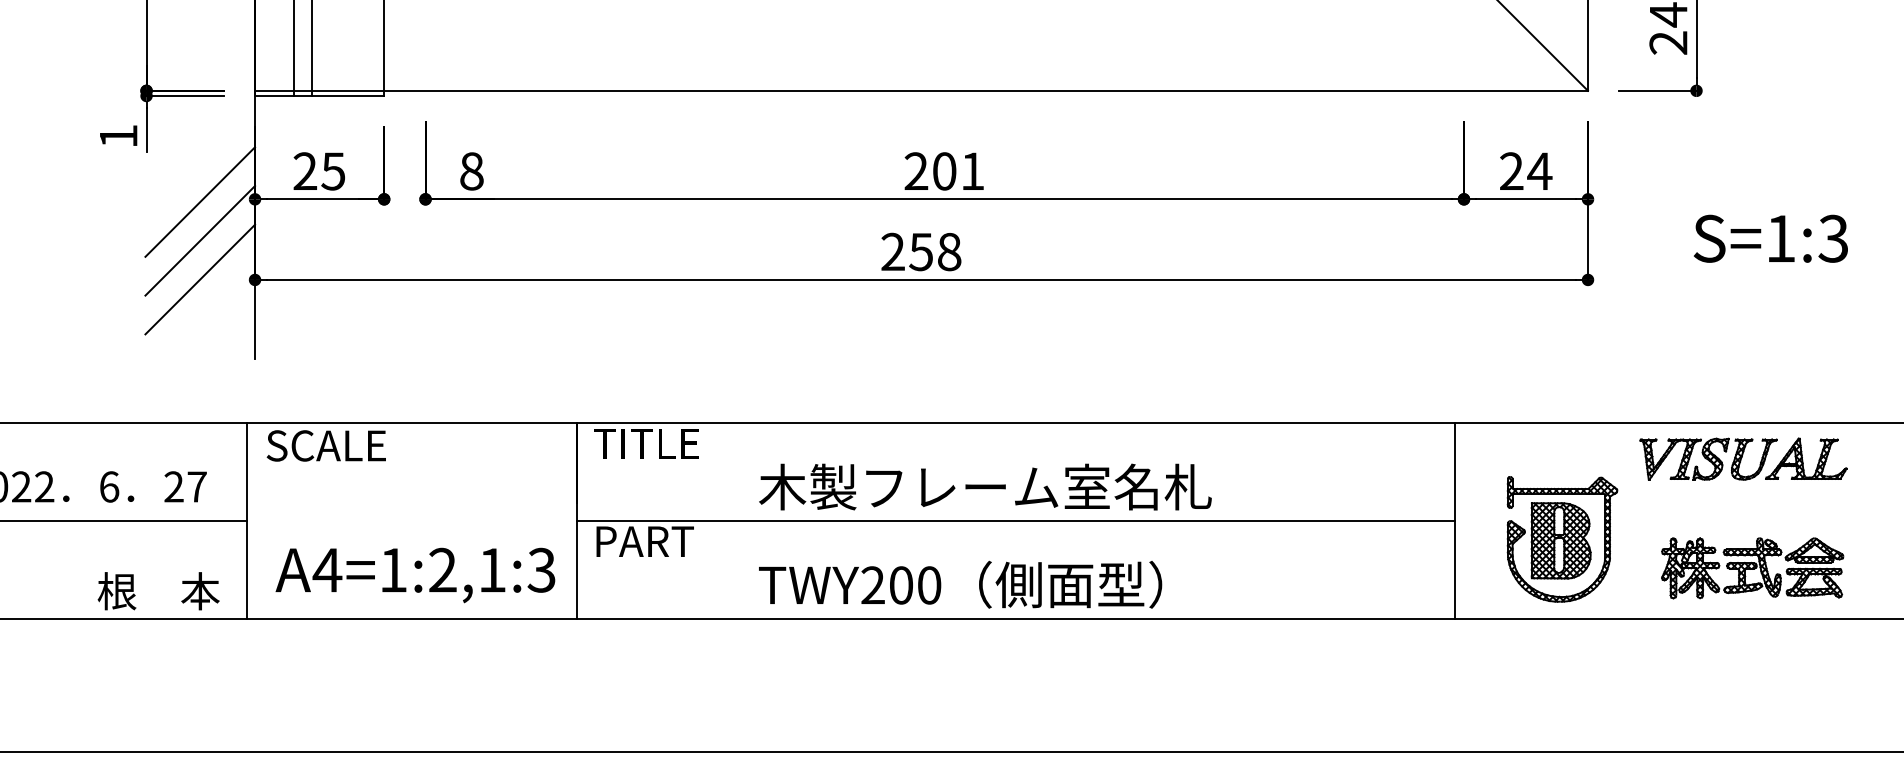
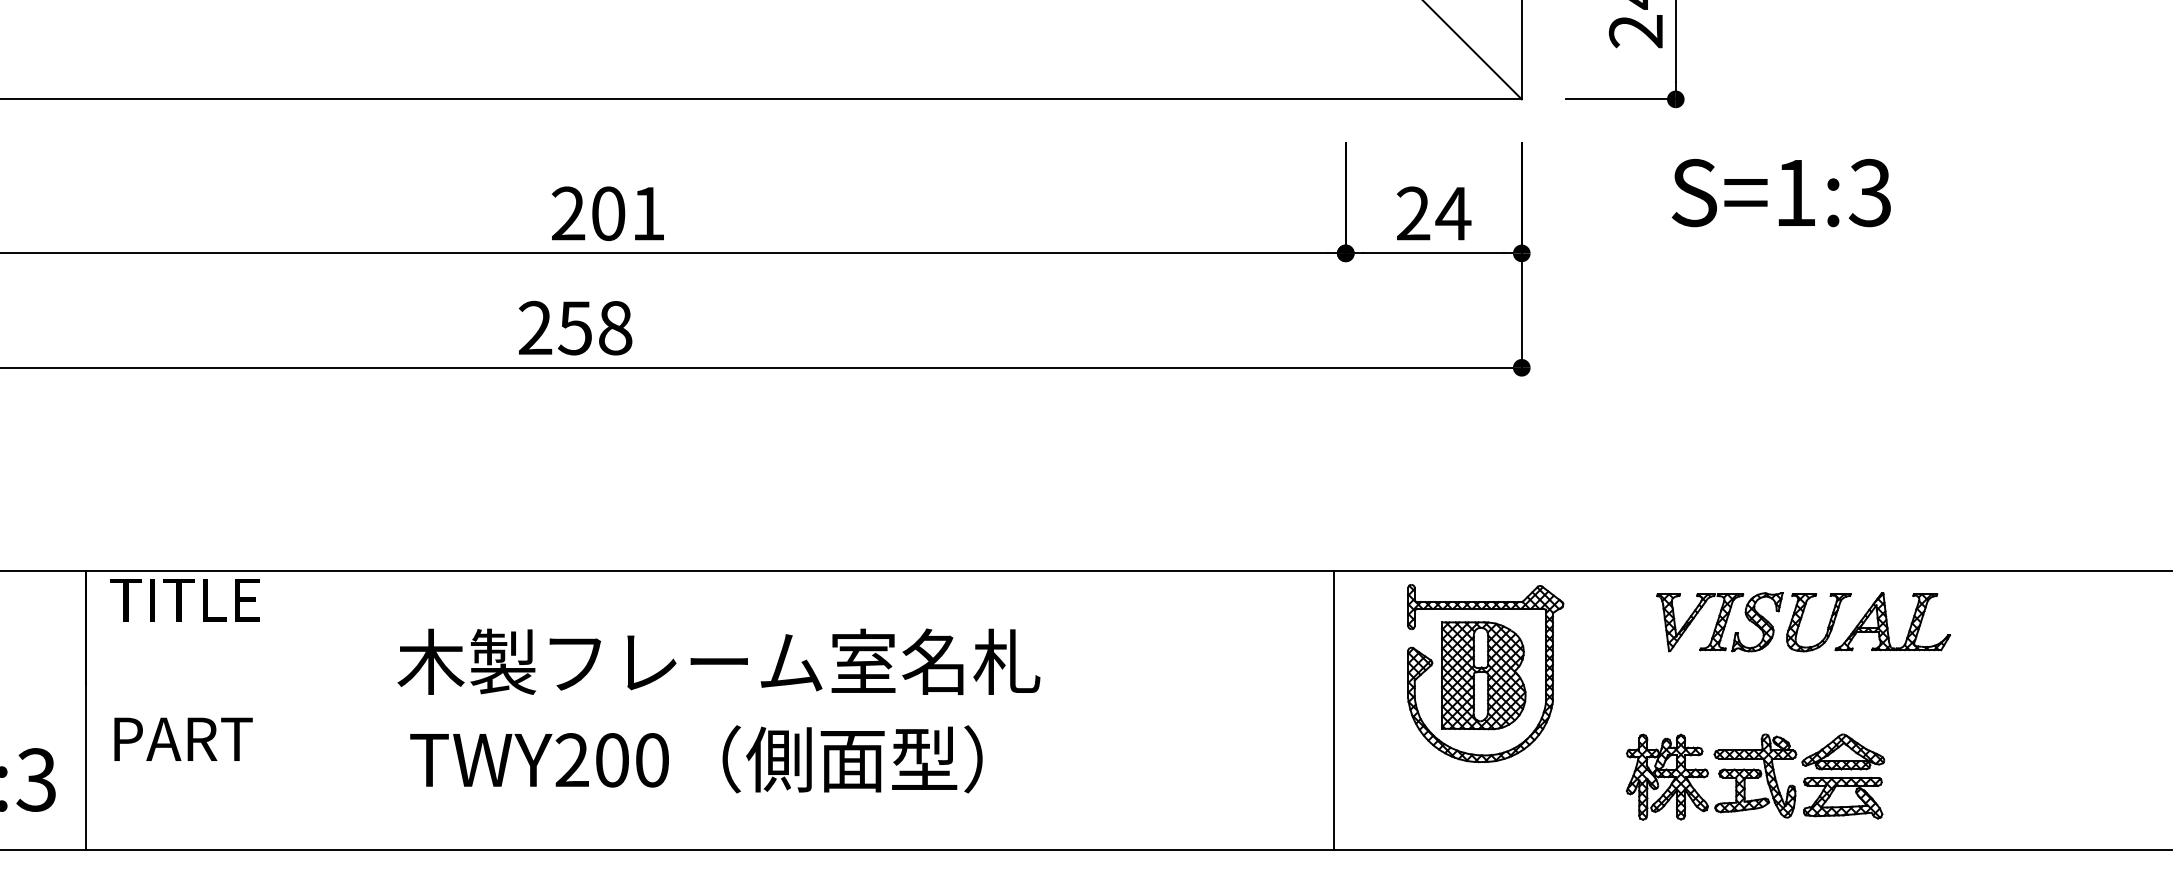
text: (1770, 238) -> (1780, 192), moved
part: (1743, 458) -> (1803, 621), moved
text: (985, 486) -> (719, 660), moved
line: (1015, 521) -> (709, 710), removed
part: (1562, 539) -> (1485, 673), moved
text: (960, 584) -> (696, 758), moved

